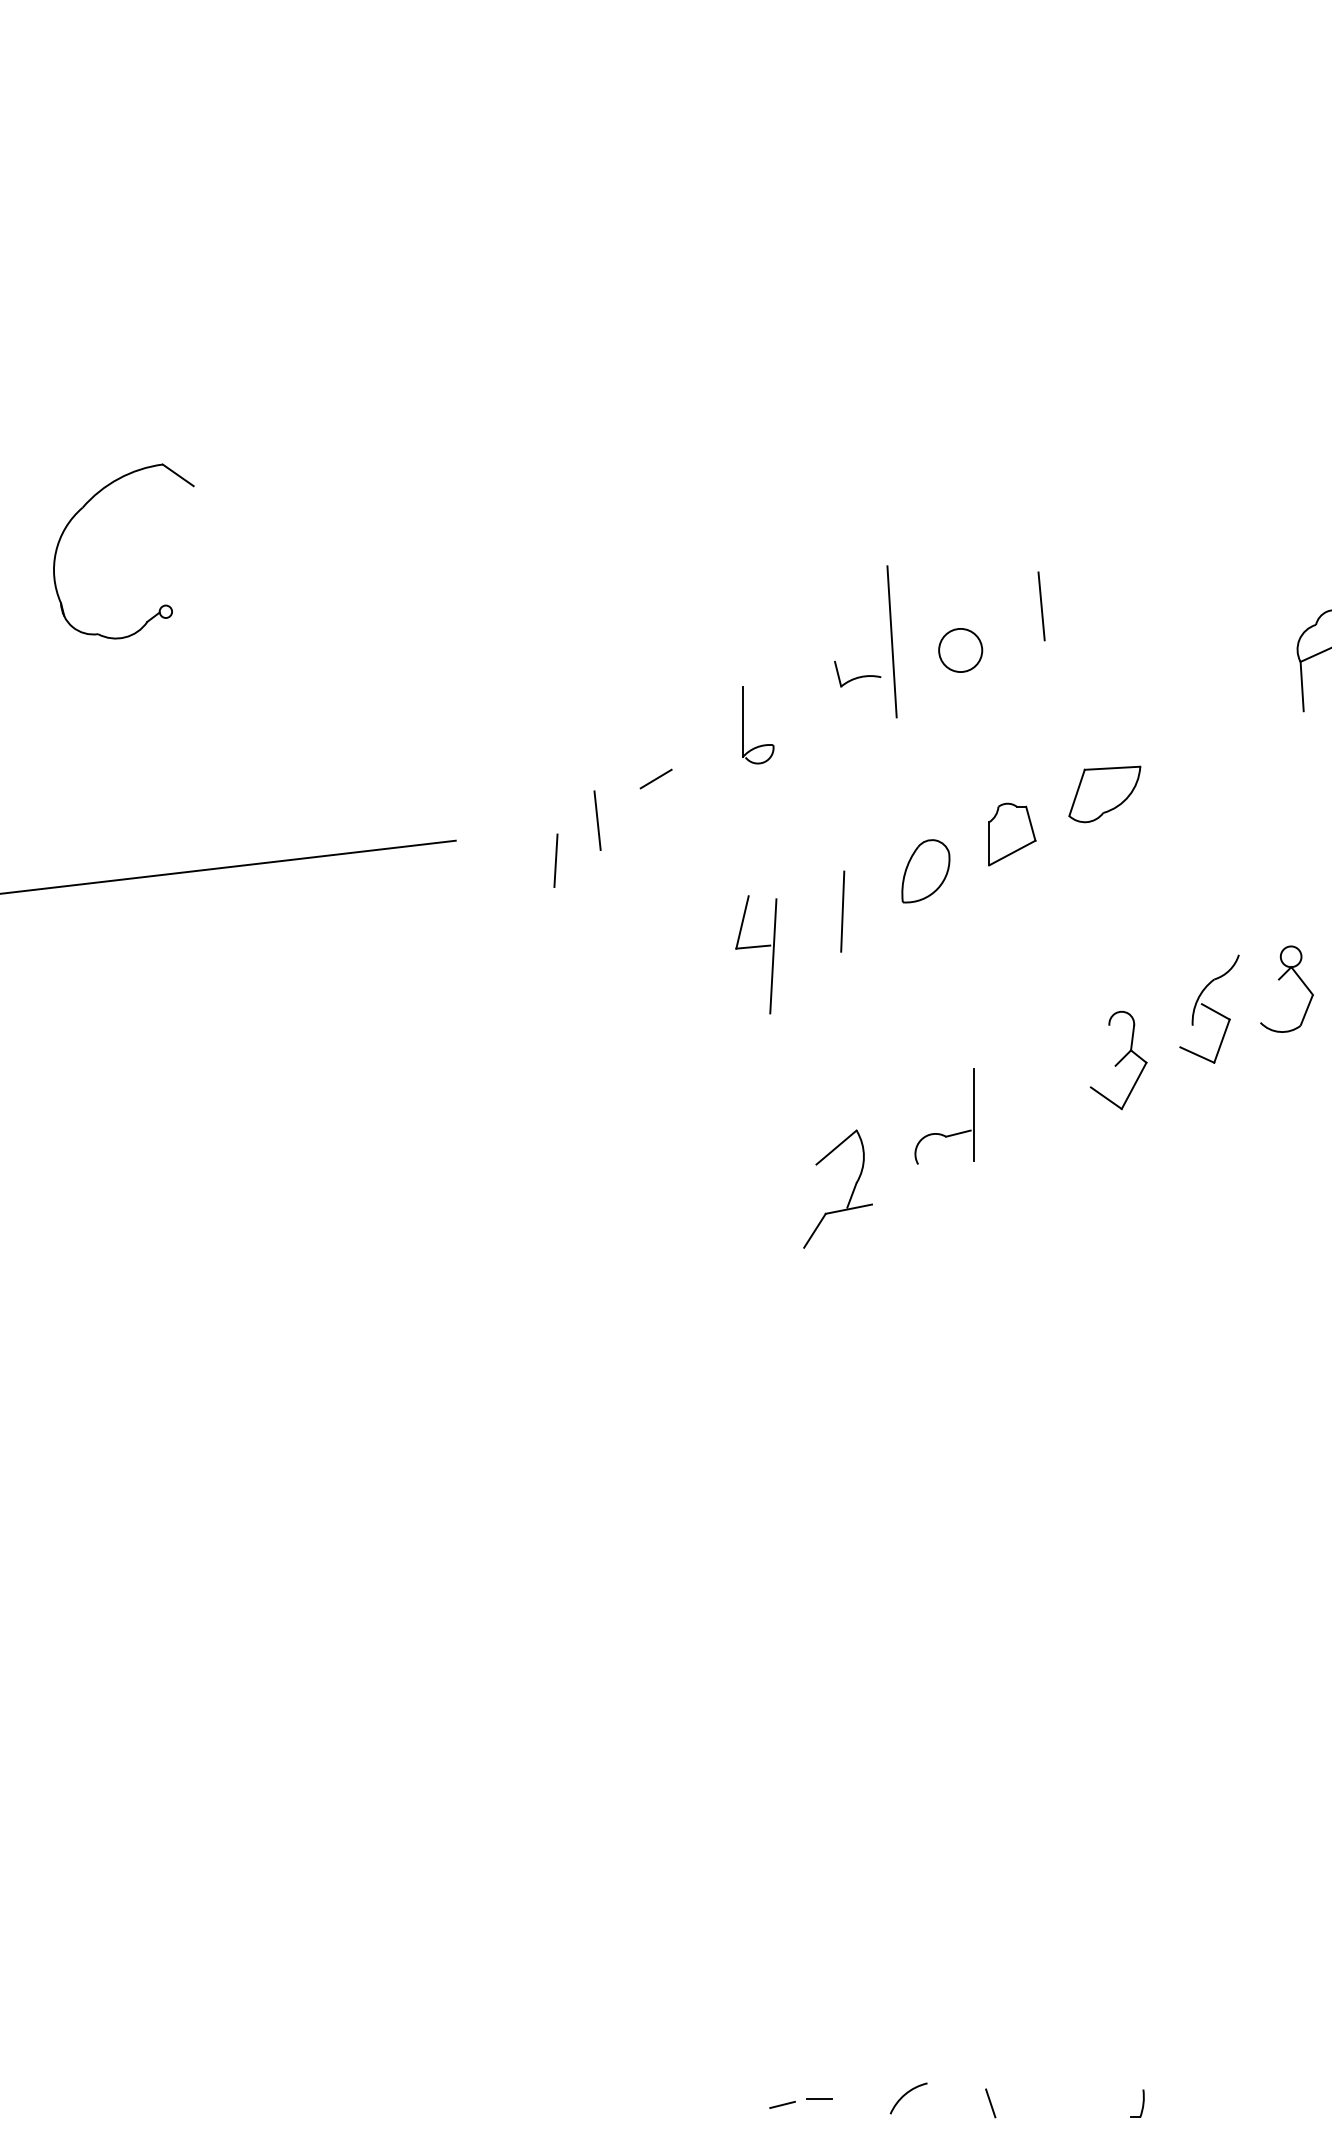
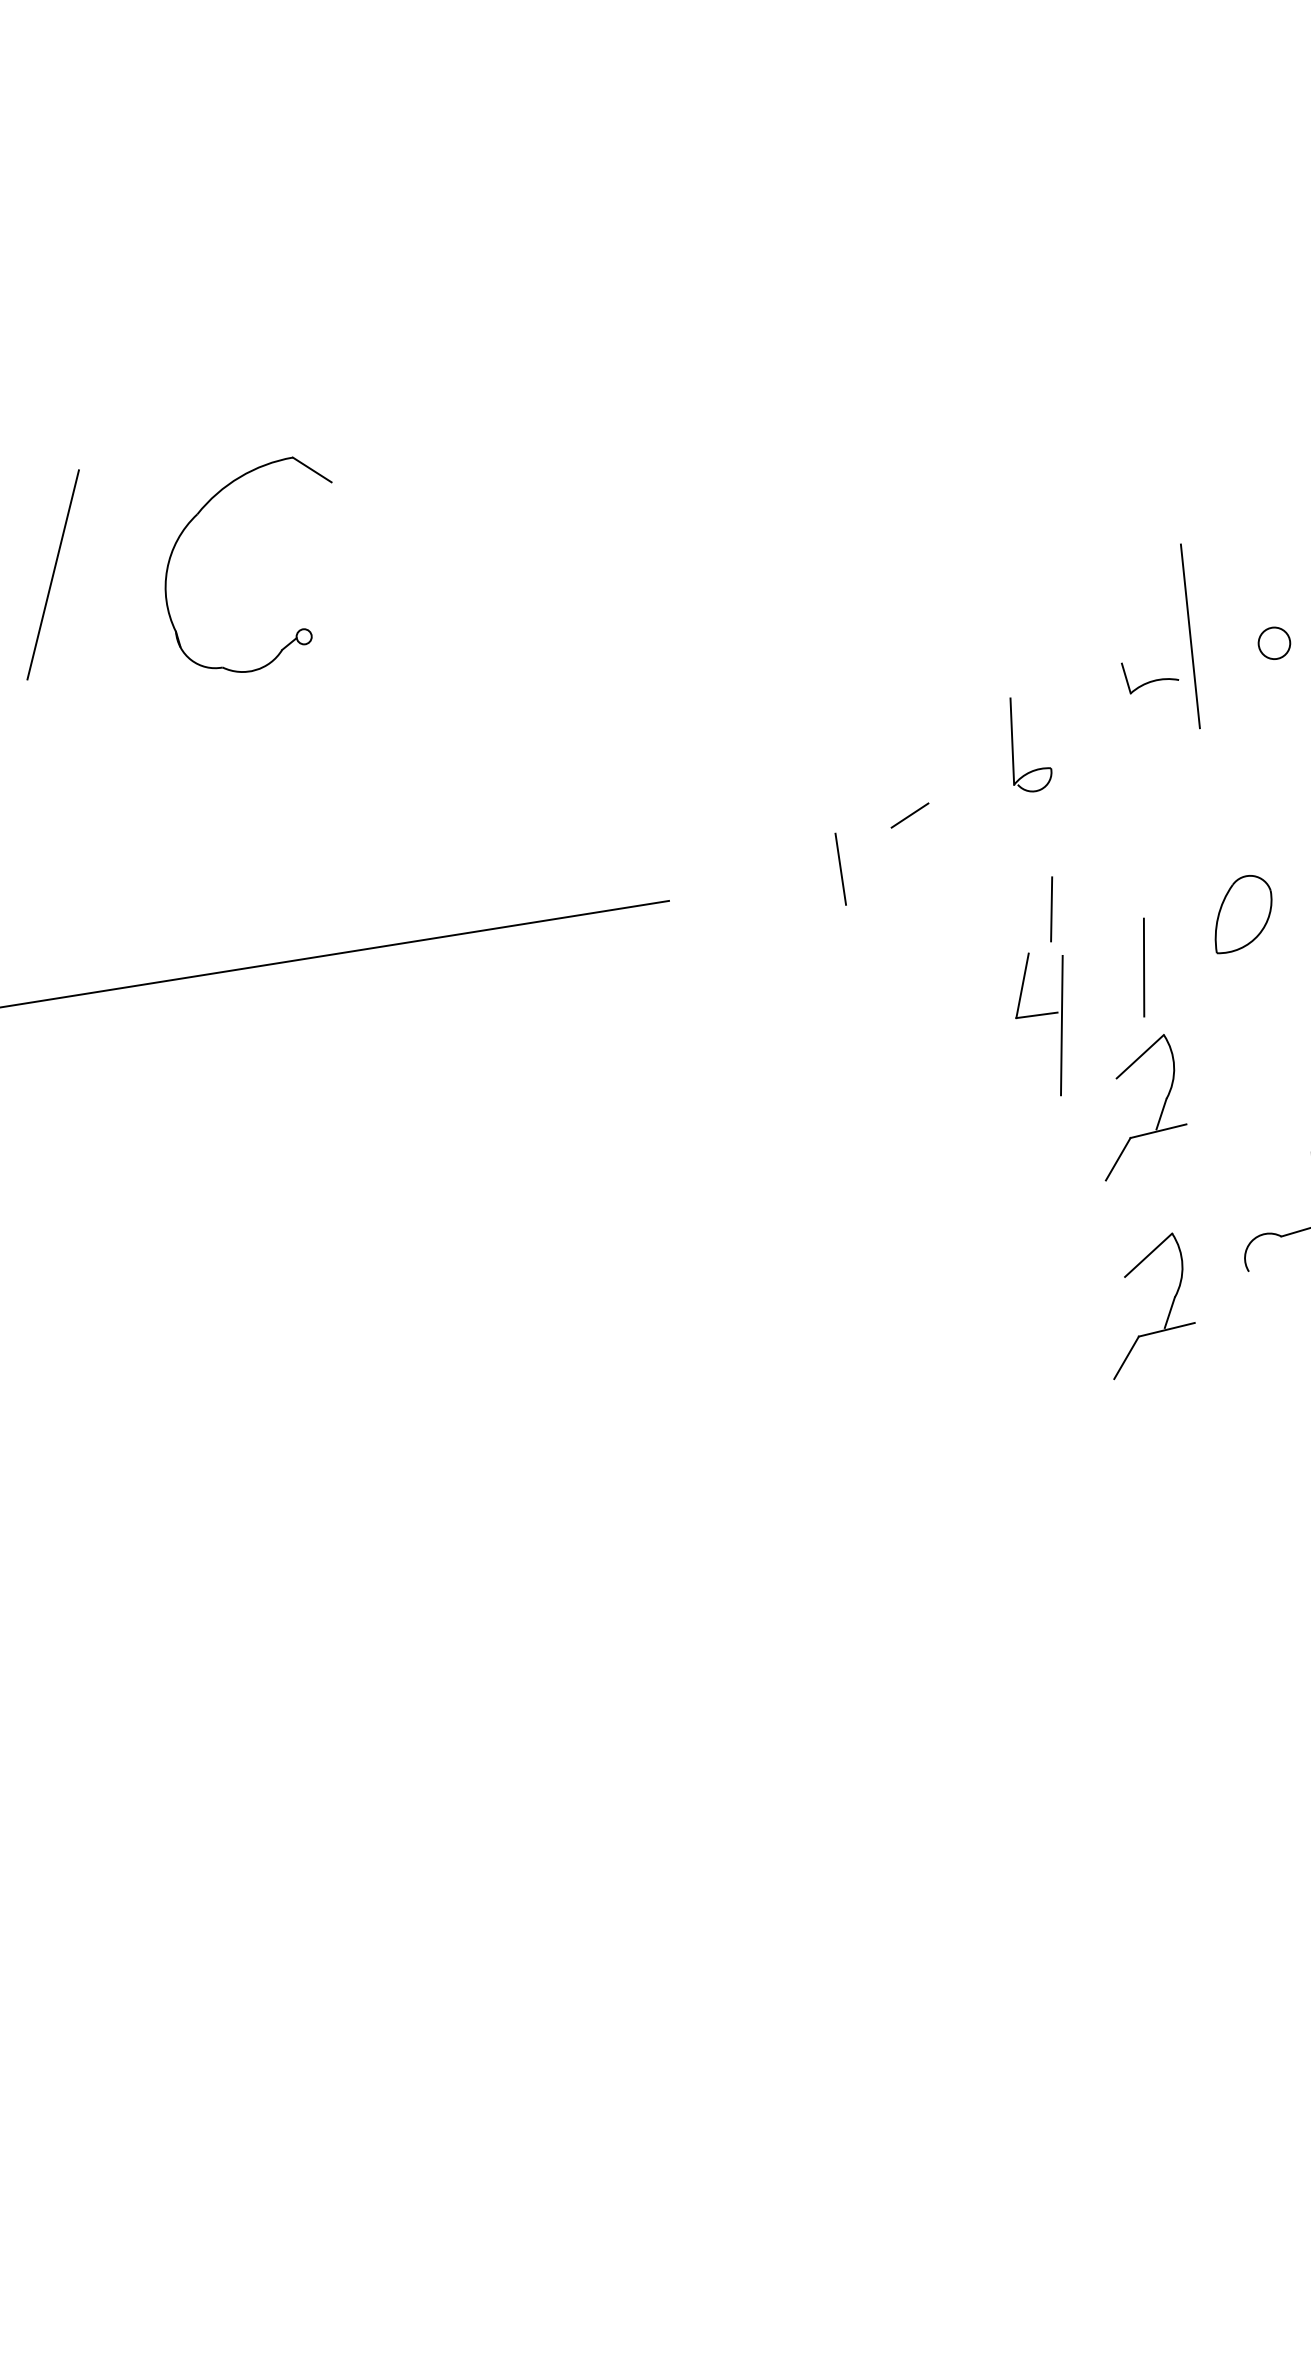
circle: (960, 650) -> (1274, 643), size x0.6
line: (555, 860) -> (1051, 909), moved
part: (851, 1030) -> (1160, 1111), added

